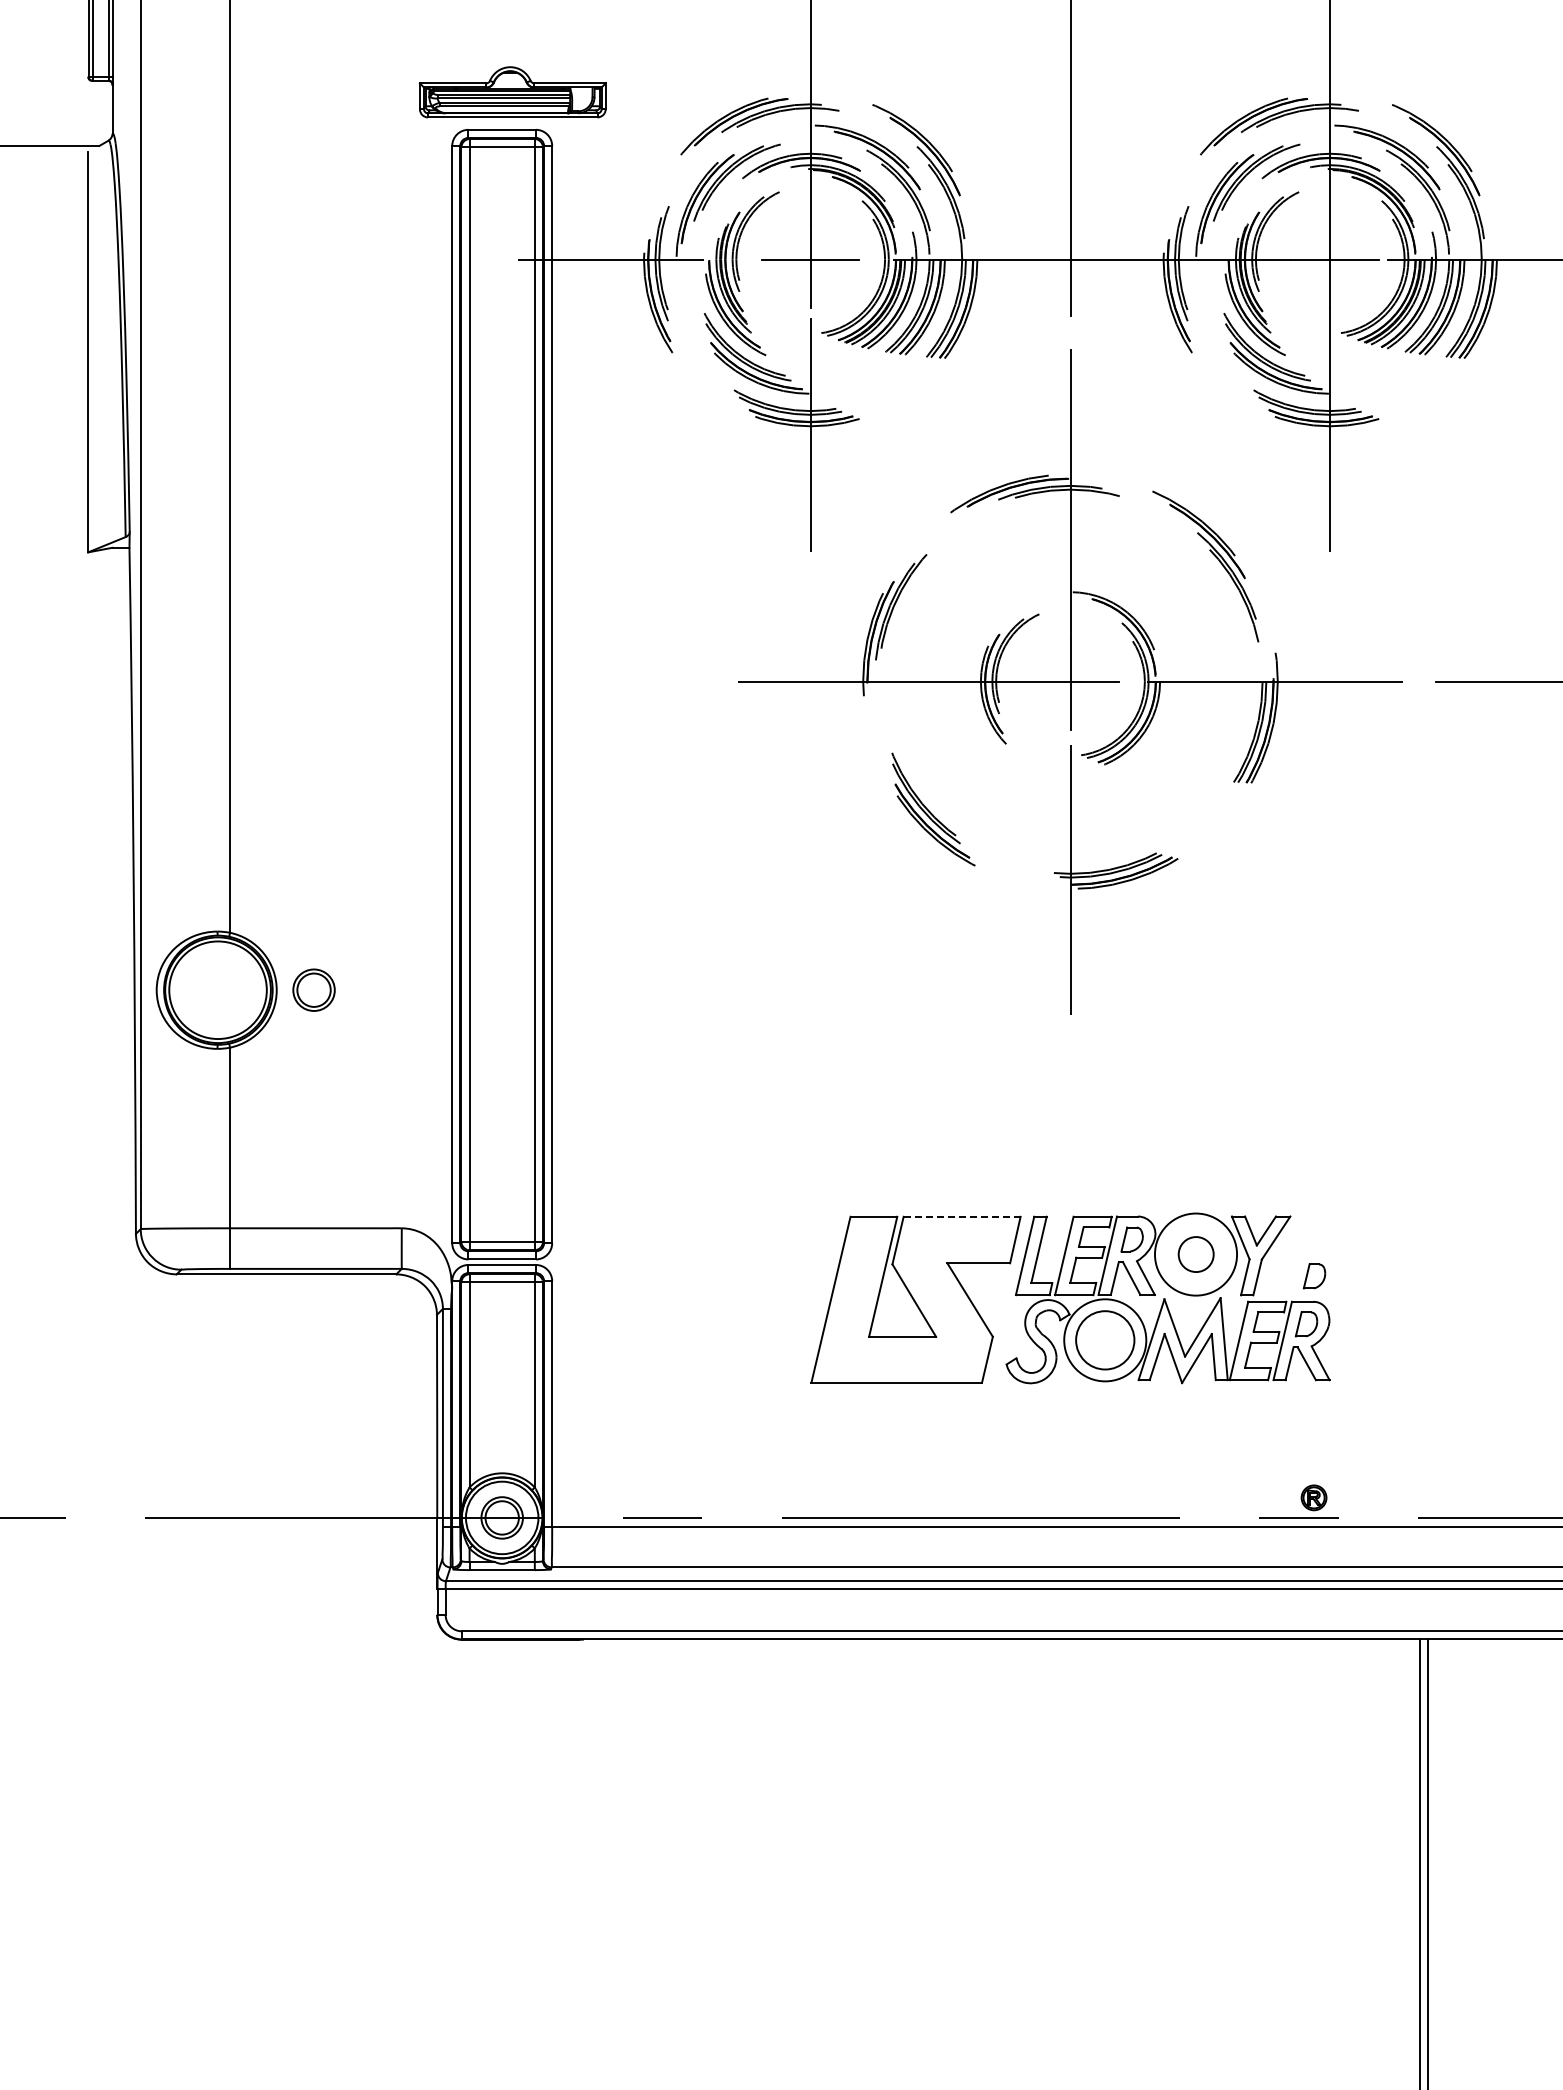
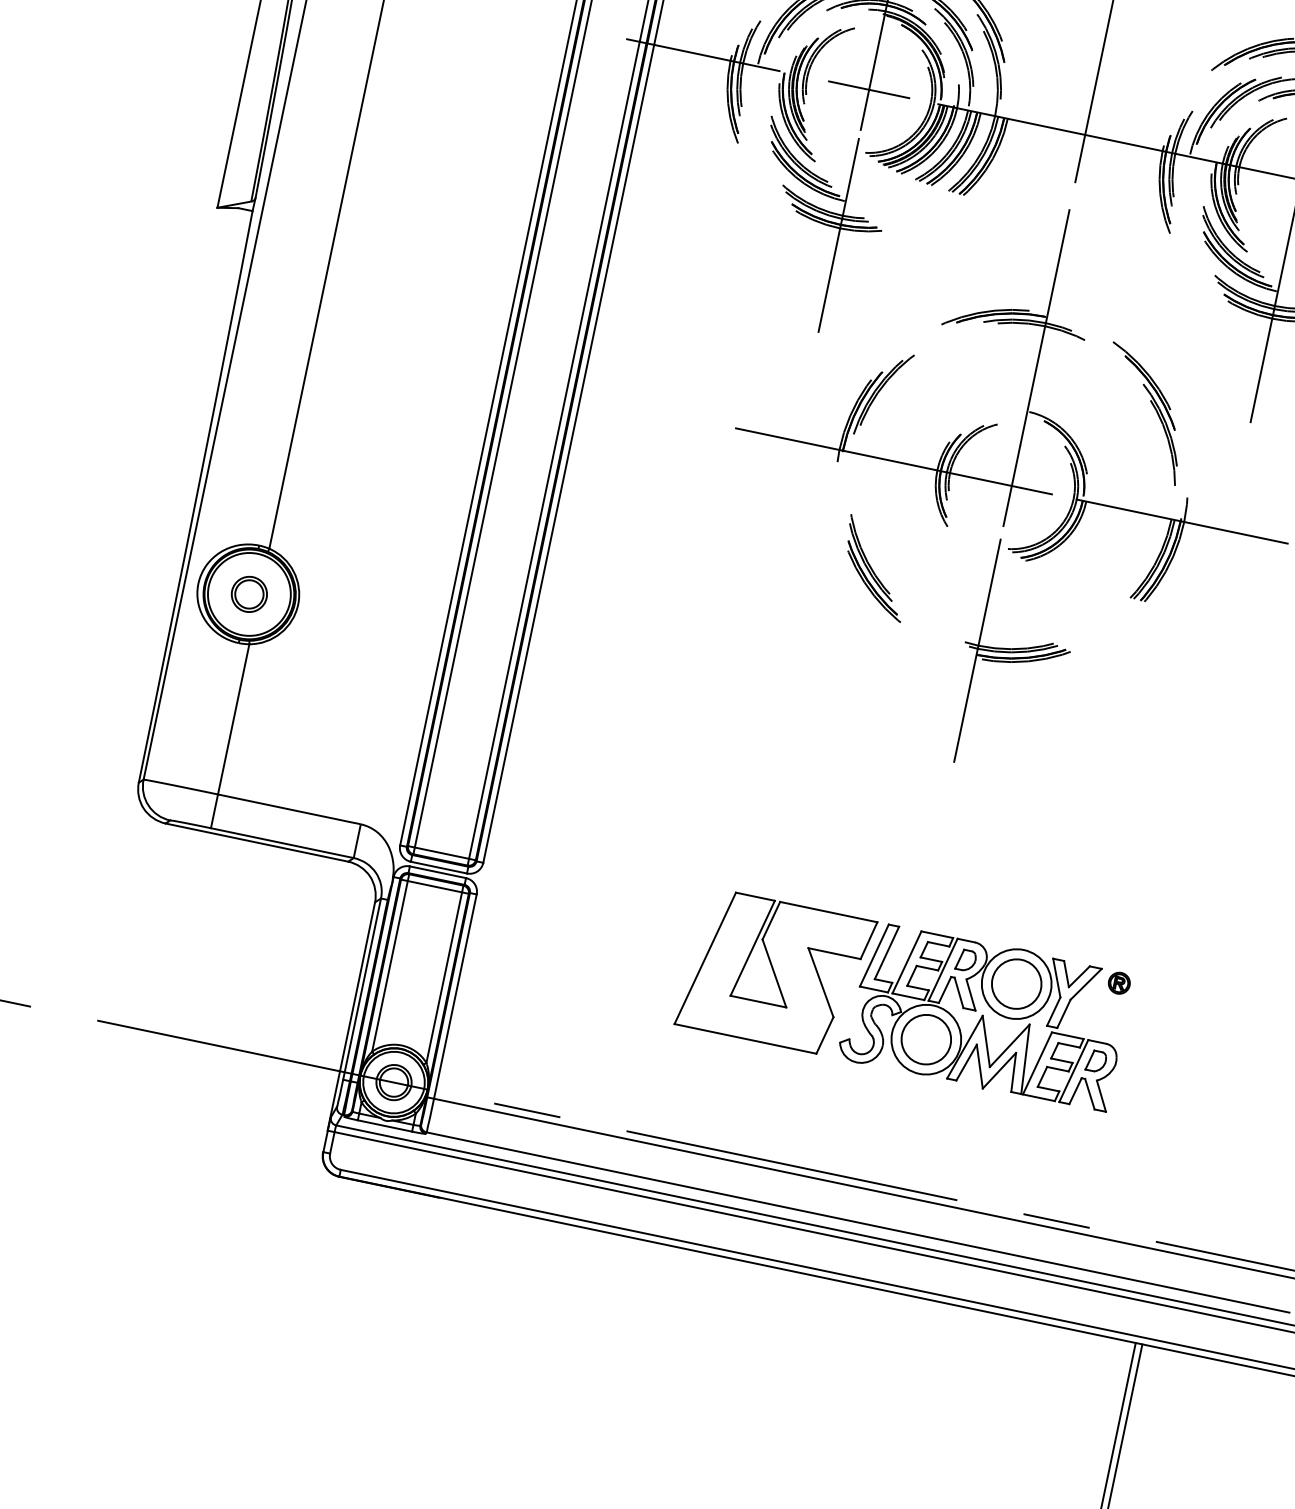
part: (313, 989) -> (249, 593), moved
line: (961, 1216) -> (828, 911), dashed -> solid
circle: (1196, 1254) -> (1017, 984), size x1.67
part: (1314, 1276) -> (1111, 1022), removed
part: (1313, 1497) -> (1118, 982), moved

